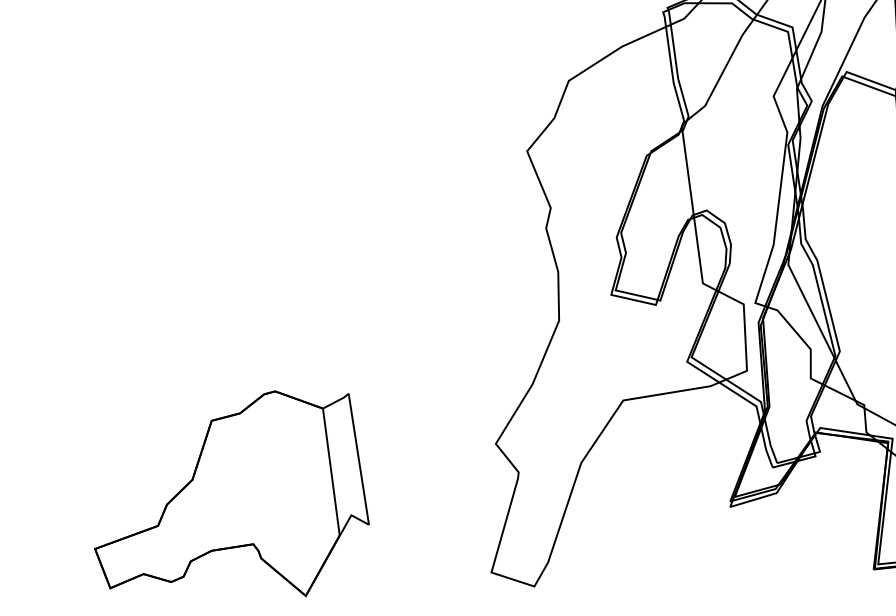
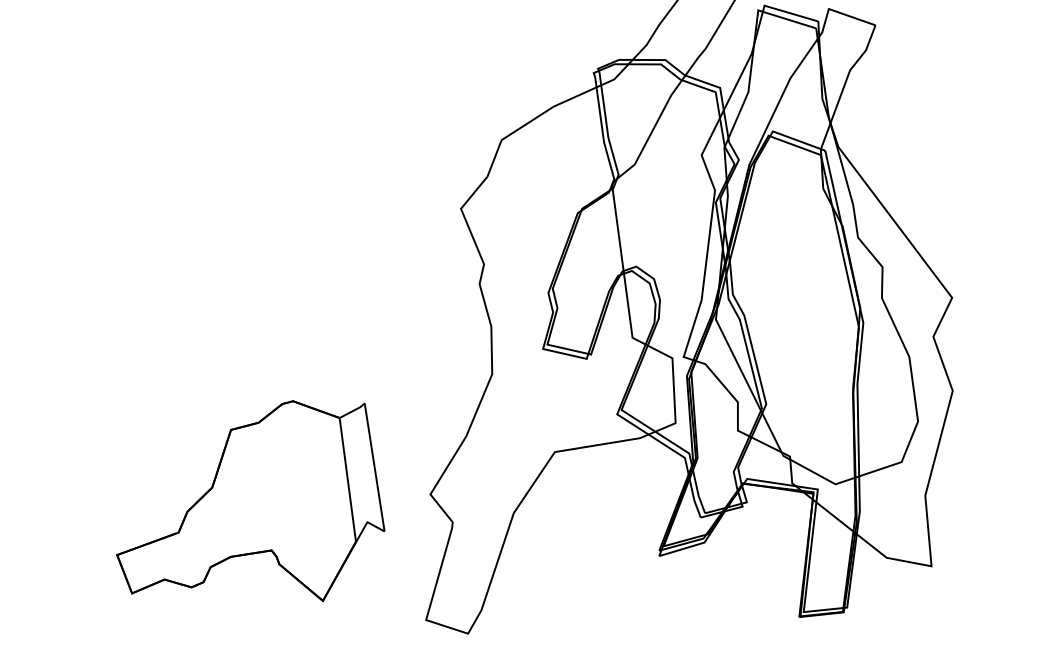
part: (231, 494) -> (250, 501), moved

